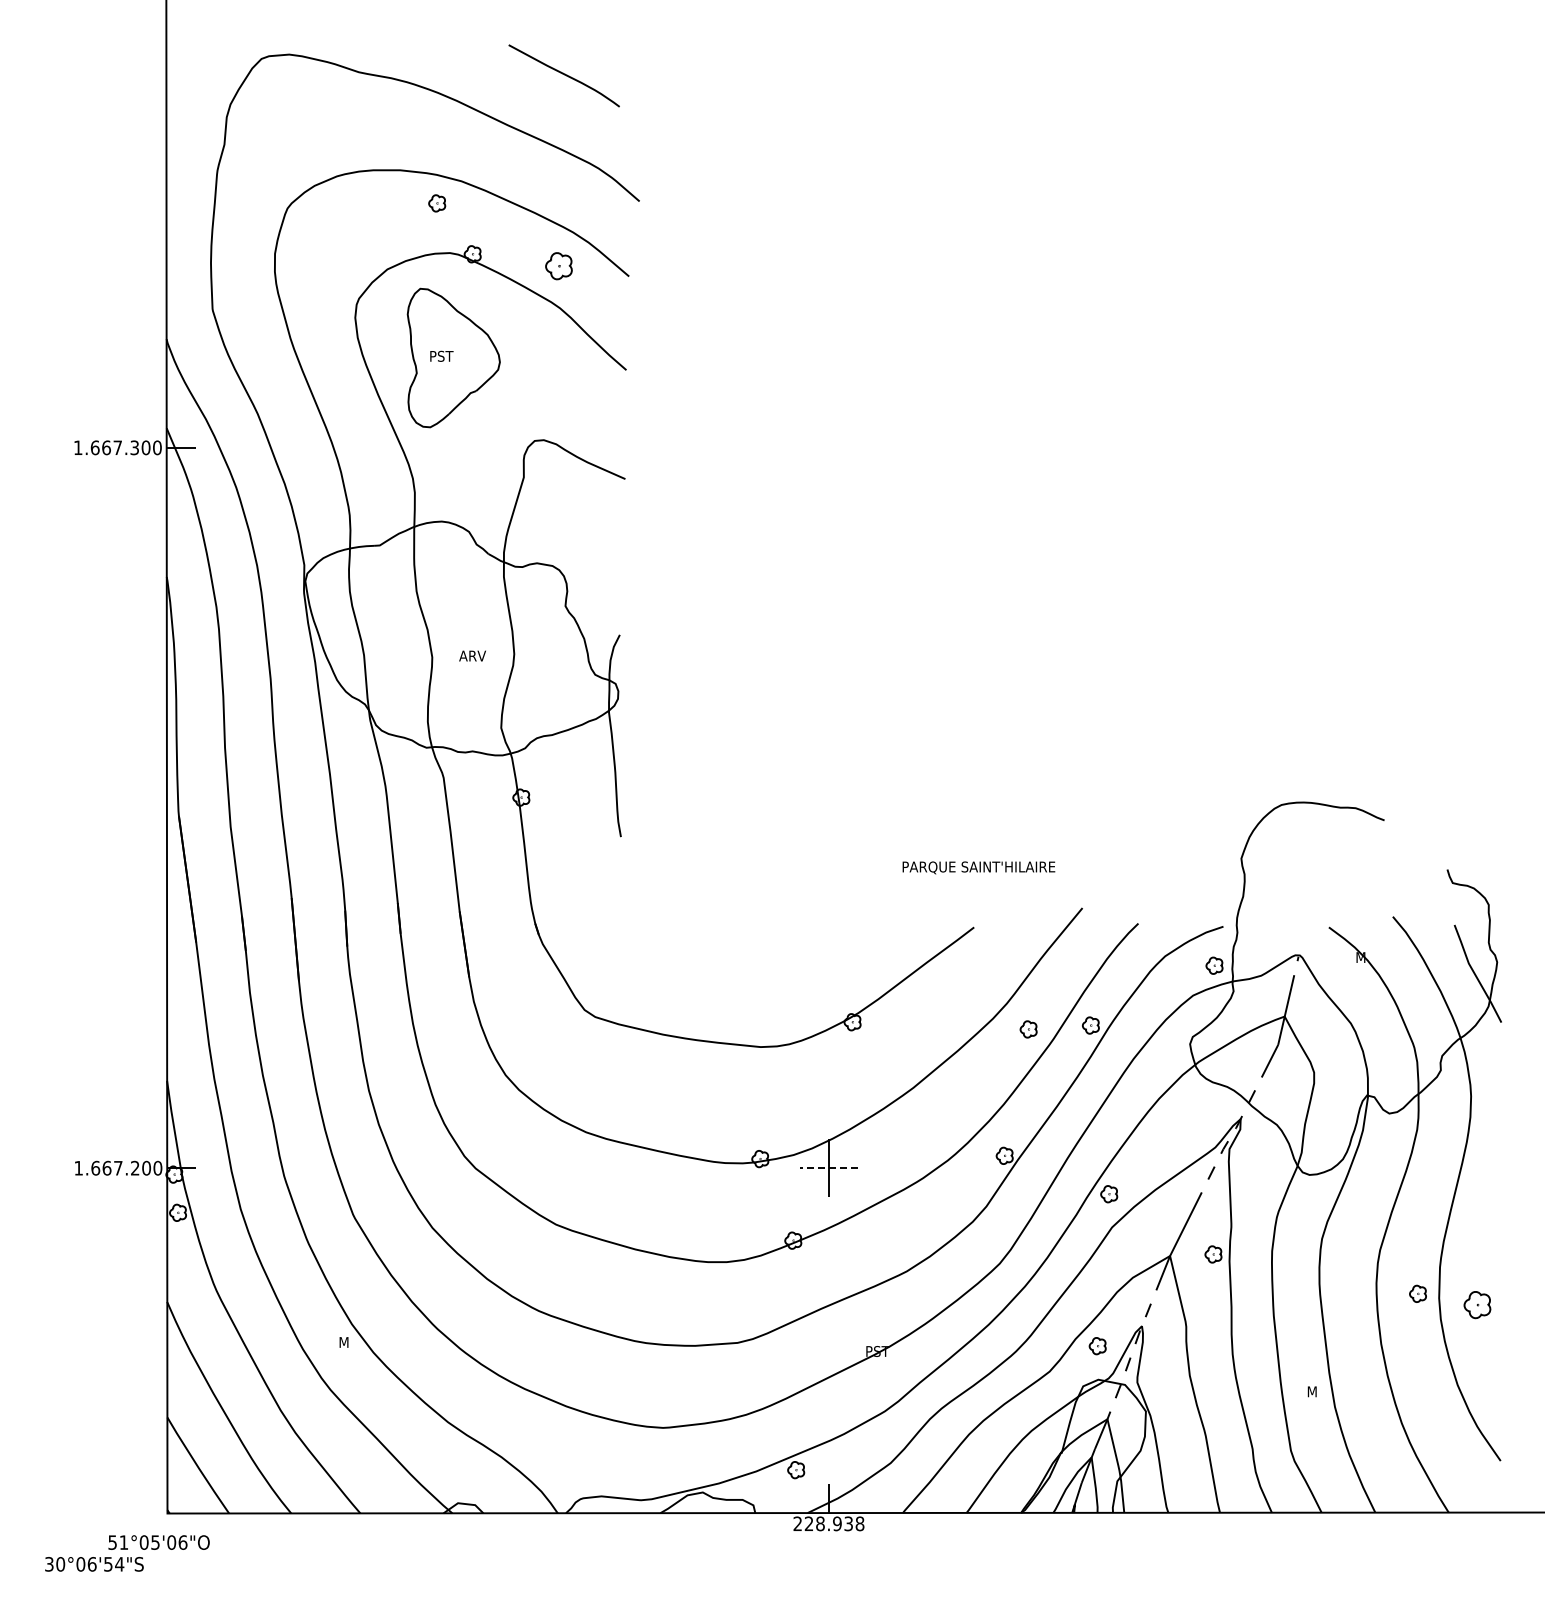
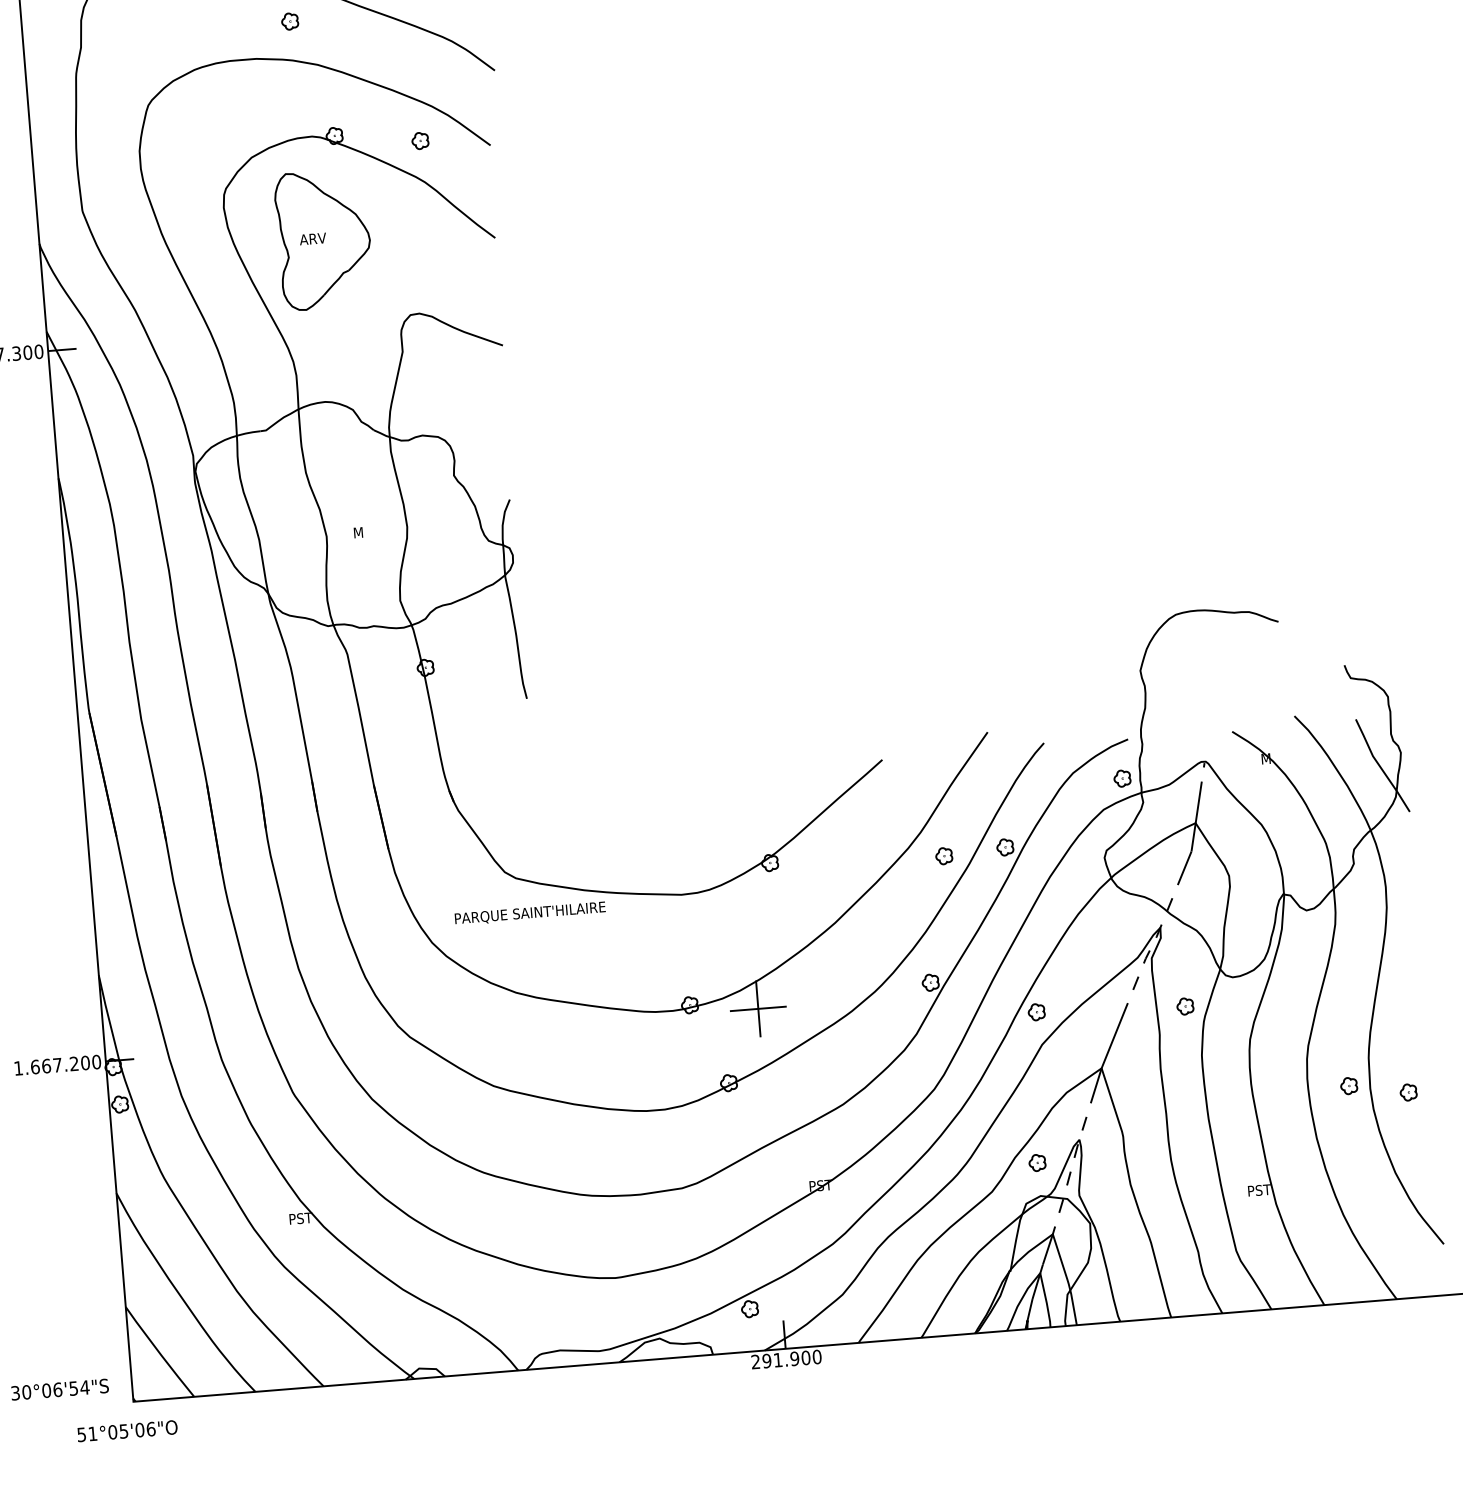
part: (437, 203) -> (290, 21), moved
part: (558, 266) -> (420, 141), size x0.62
text: (442, 355) -> (312, 238), PST -> ARV
text: (472, 655) -> (366, 531), ARV -> M
text: (978, 867) -> (529, 913), moved
line: (828, 1168) -> (757, 1009), dashed -> solid
part: (1213, 1254) -> (1185, 1006), moved
part: (1477, 1305) -> (1408, 1092), size x0.62
text: (351, 1342) -> (301, 1218), M -> PST
text: (1319, 1391) -> (1259, 1190), M -> PST
text: (834, 1523) -> (791, 1358), 228.938 -> 291.900
text: (94, 1564) -> (60, 1389), moved

